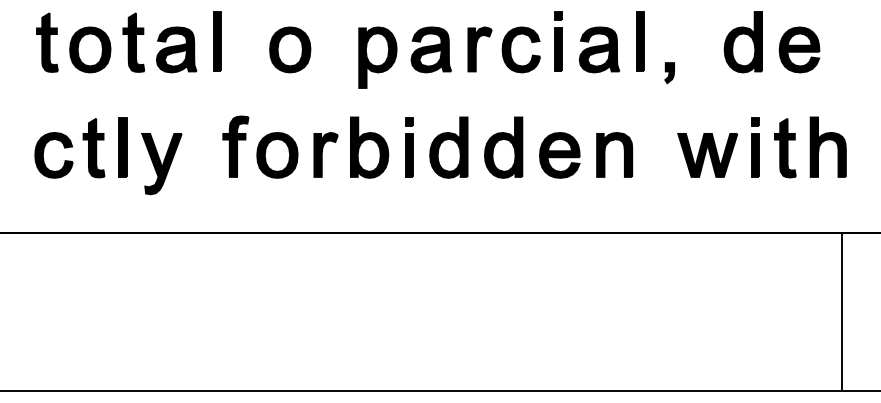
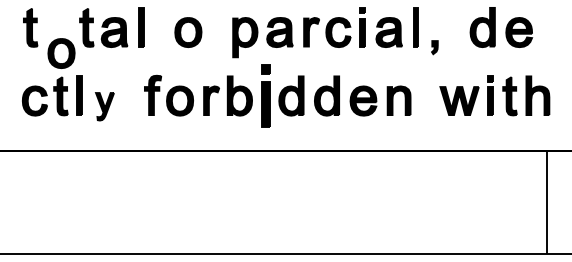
part: (90, 49) -> (61, 53), moved
part: (408, 146) -> (265, 95), size x1.6
part: (161, 163) -> (104, 106), size x0.7

